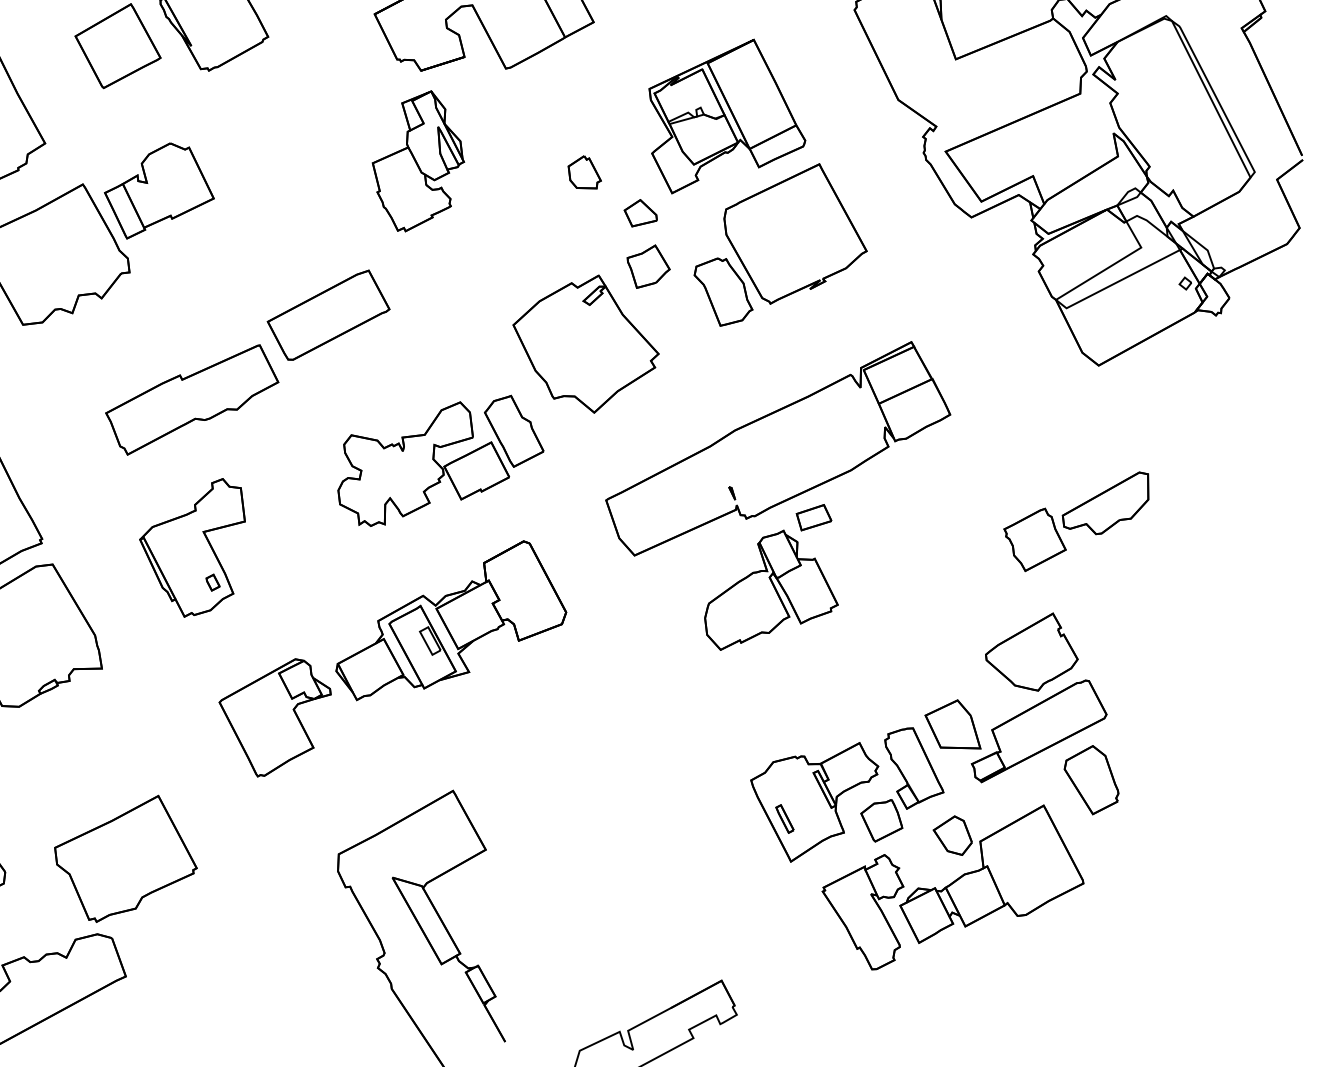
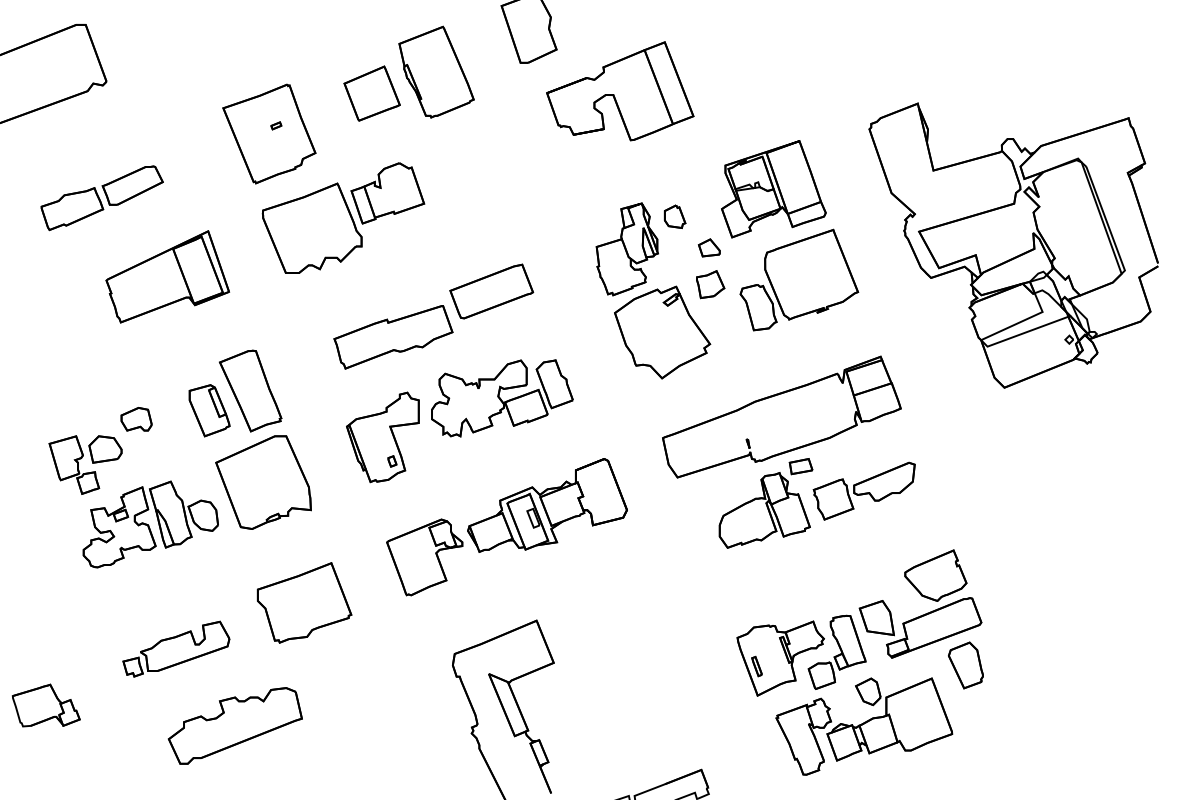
part: (417, 161) -> (626, 249), moved
part: (439, 461) -> (502, 398), moved
part: (1077, 521) -> (863, 490), moved
part: (125, 858) -> (304, 602), moved

